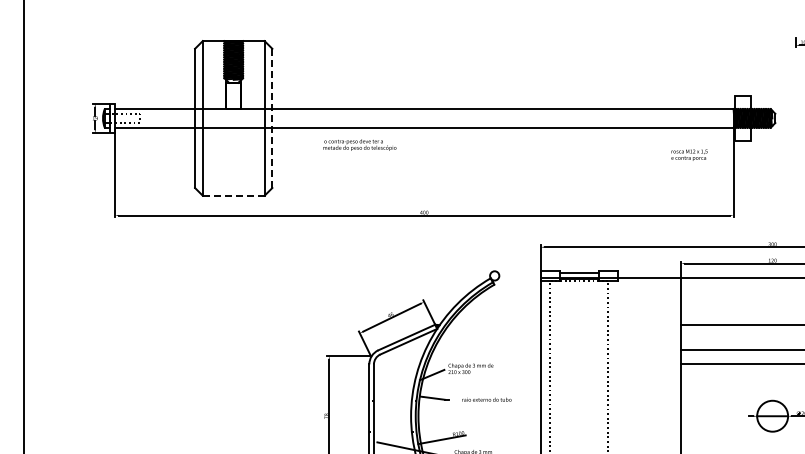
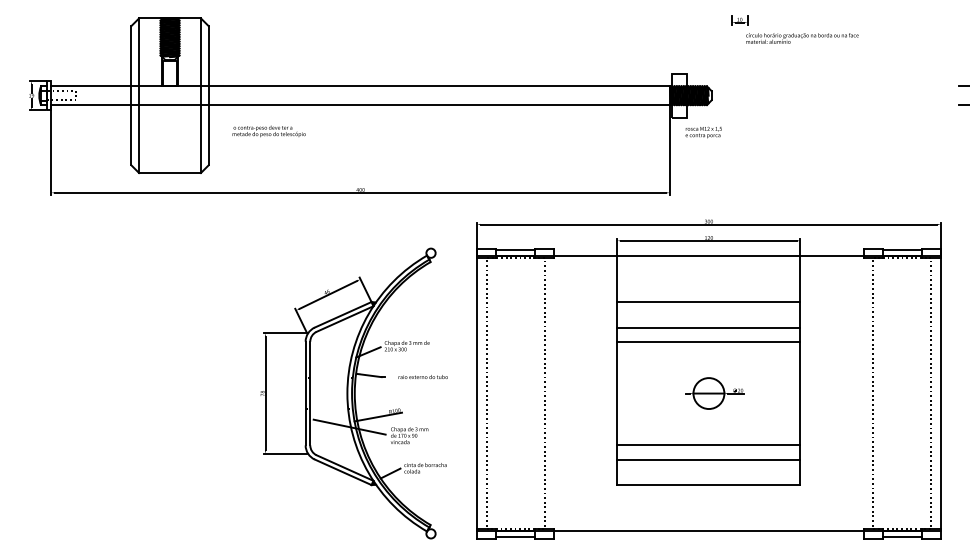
line: (272, 118) -> (208, 95), dashed -> solid
text: (359, 145) -> (268, 131), moved
text: (689, 155) -> (703, 132), moved
line: (234, 196) -> (170, 173), dashed -> solid

